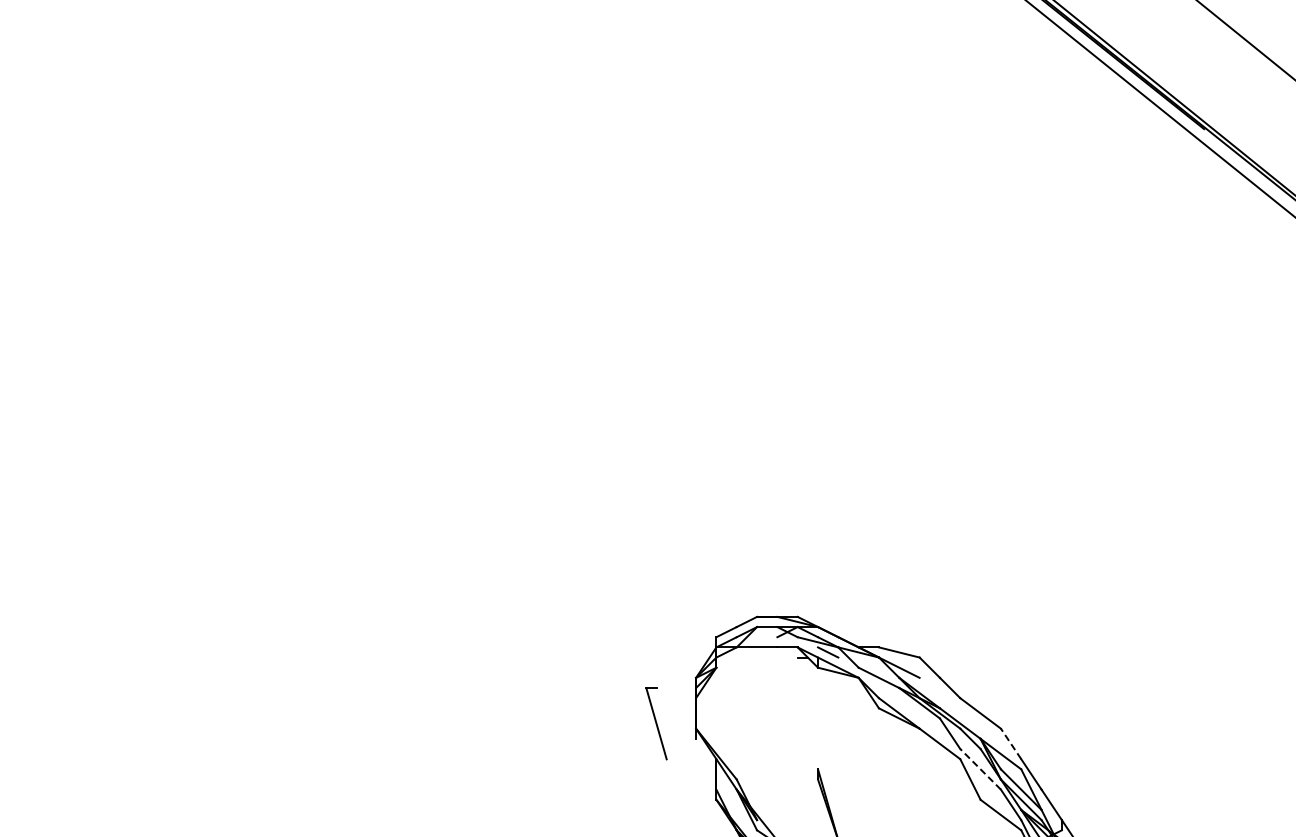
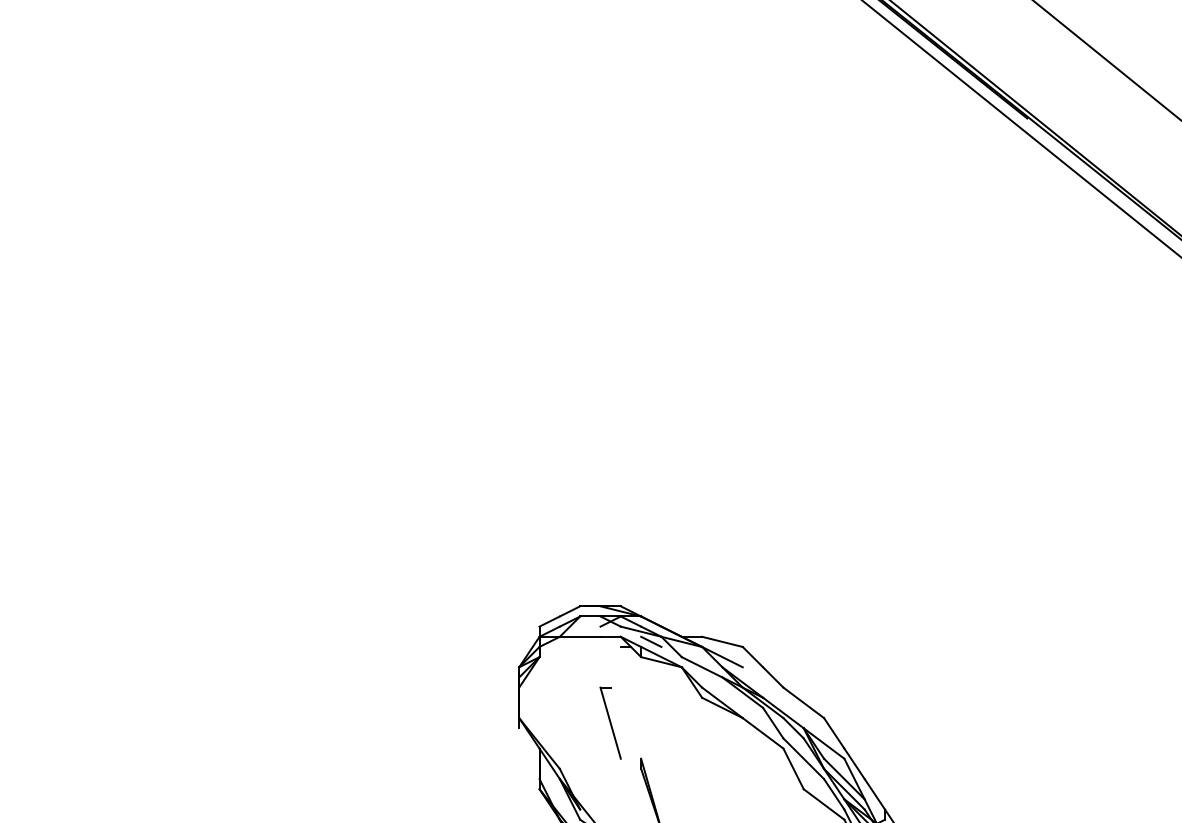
part: (656, 723) -> (610, 722), moved
line: (1010, 743) -> (833, 732), dashed -> solid
line: (980, 769) -> (803, 758), dashed -> solid

